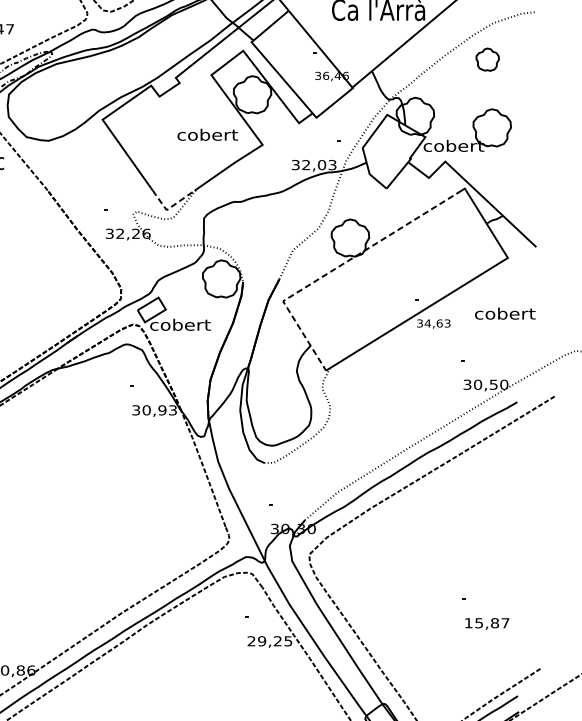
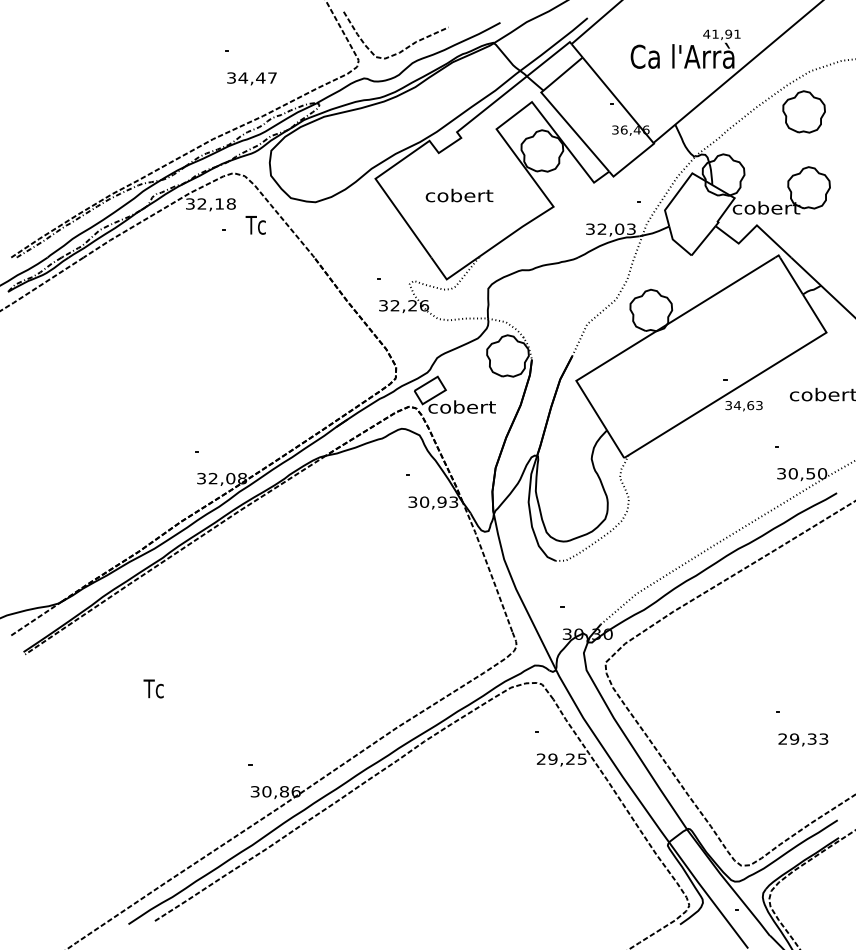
part: (487, 59) -> (803, 111), size x1.67
text: (207, 134) -> (459, 195), moved
line: (170, 207) -> (451, 276), dashed -> solid
line: (337, 267) -> (636, 343), dashed -> solid
text: (487, 622) -> (803, 738), 15,87 -> 29,33

